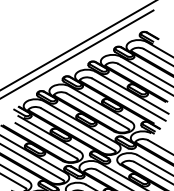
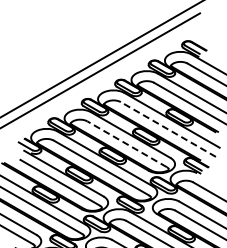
line: (129, 99) -> (168, 129), solid -> dashed
line: (97, 111) -> (127, 144), solid -> dashed

